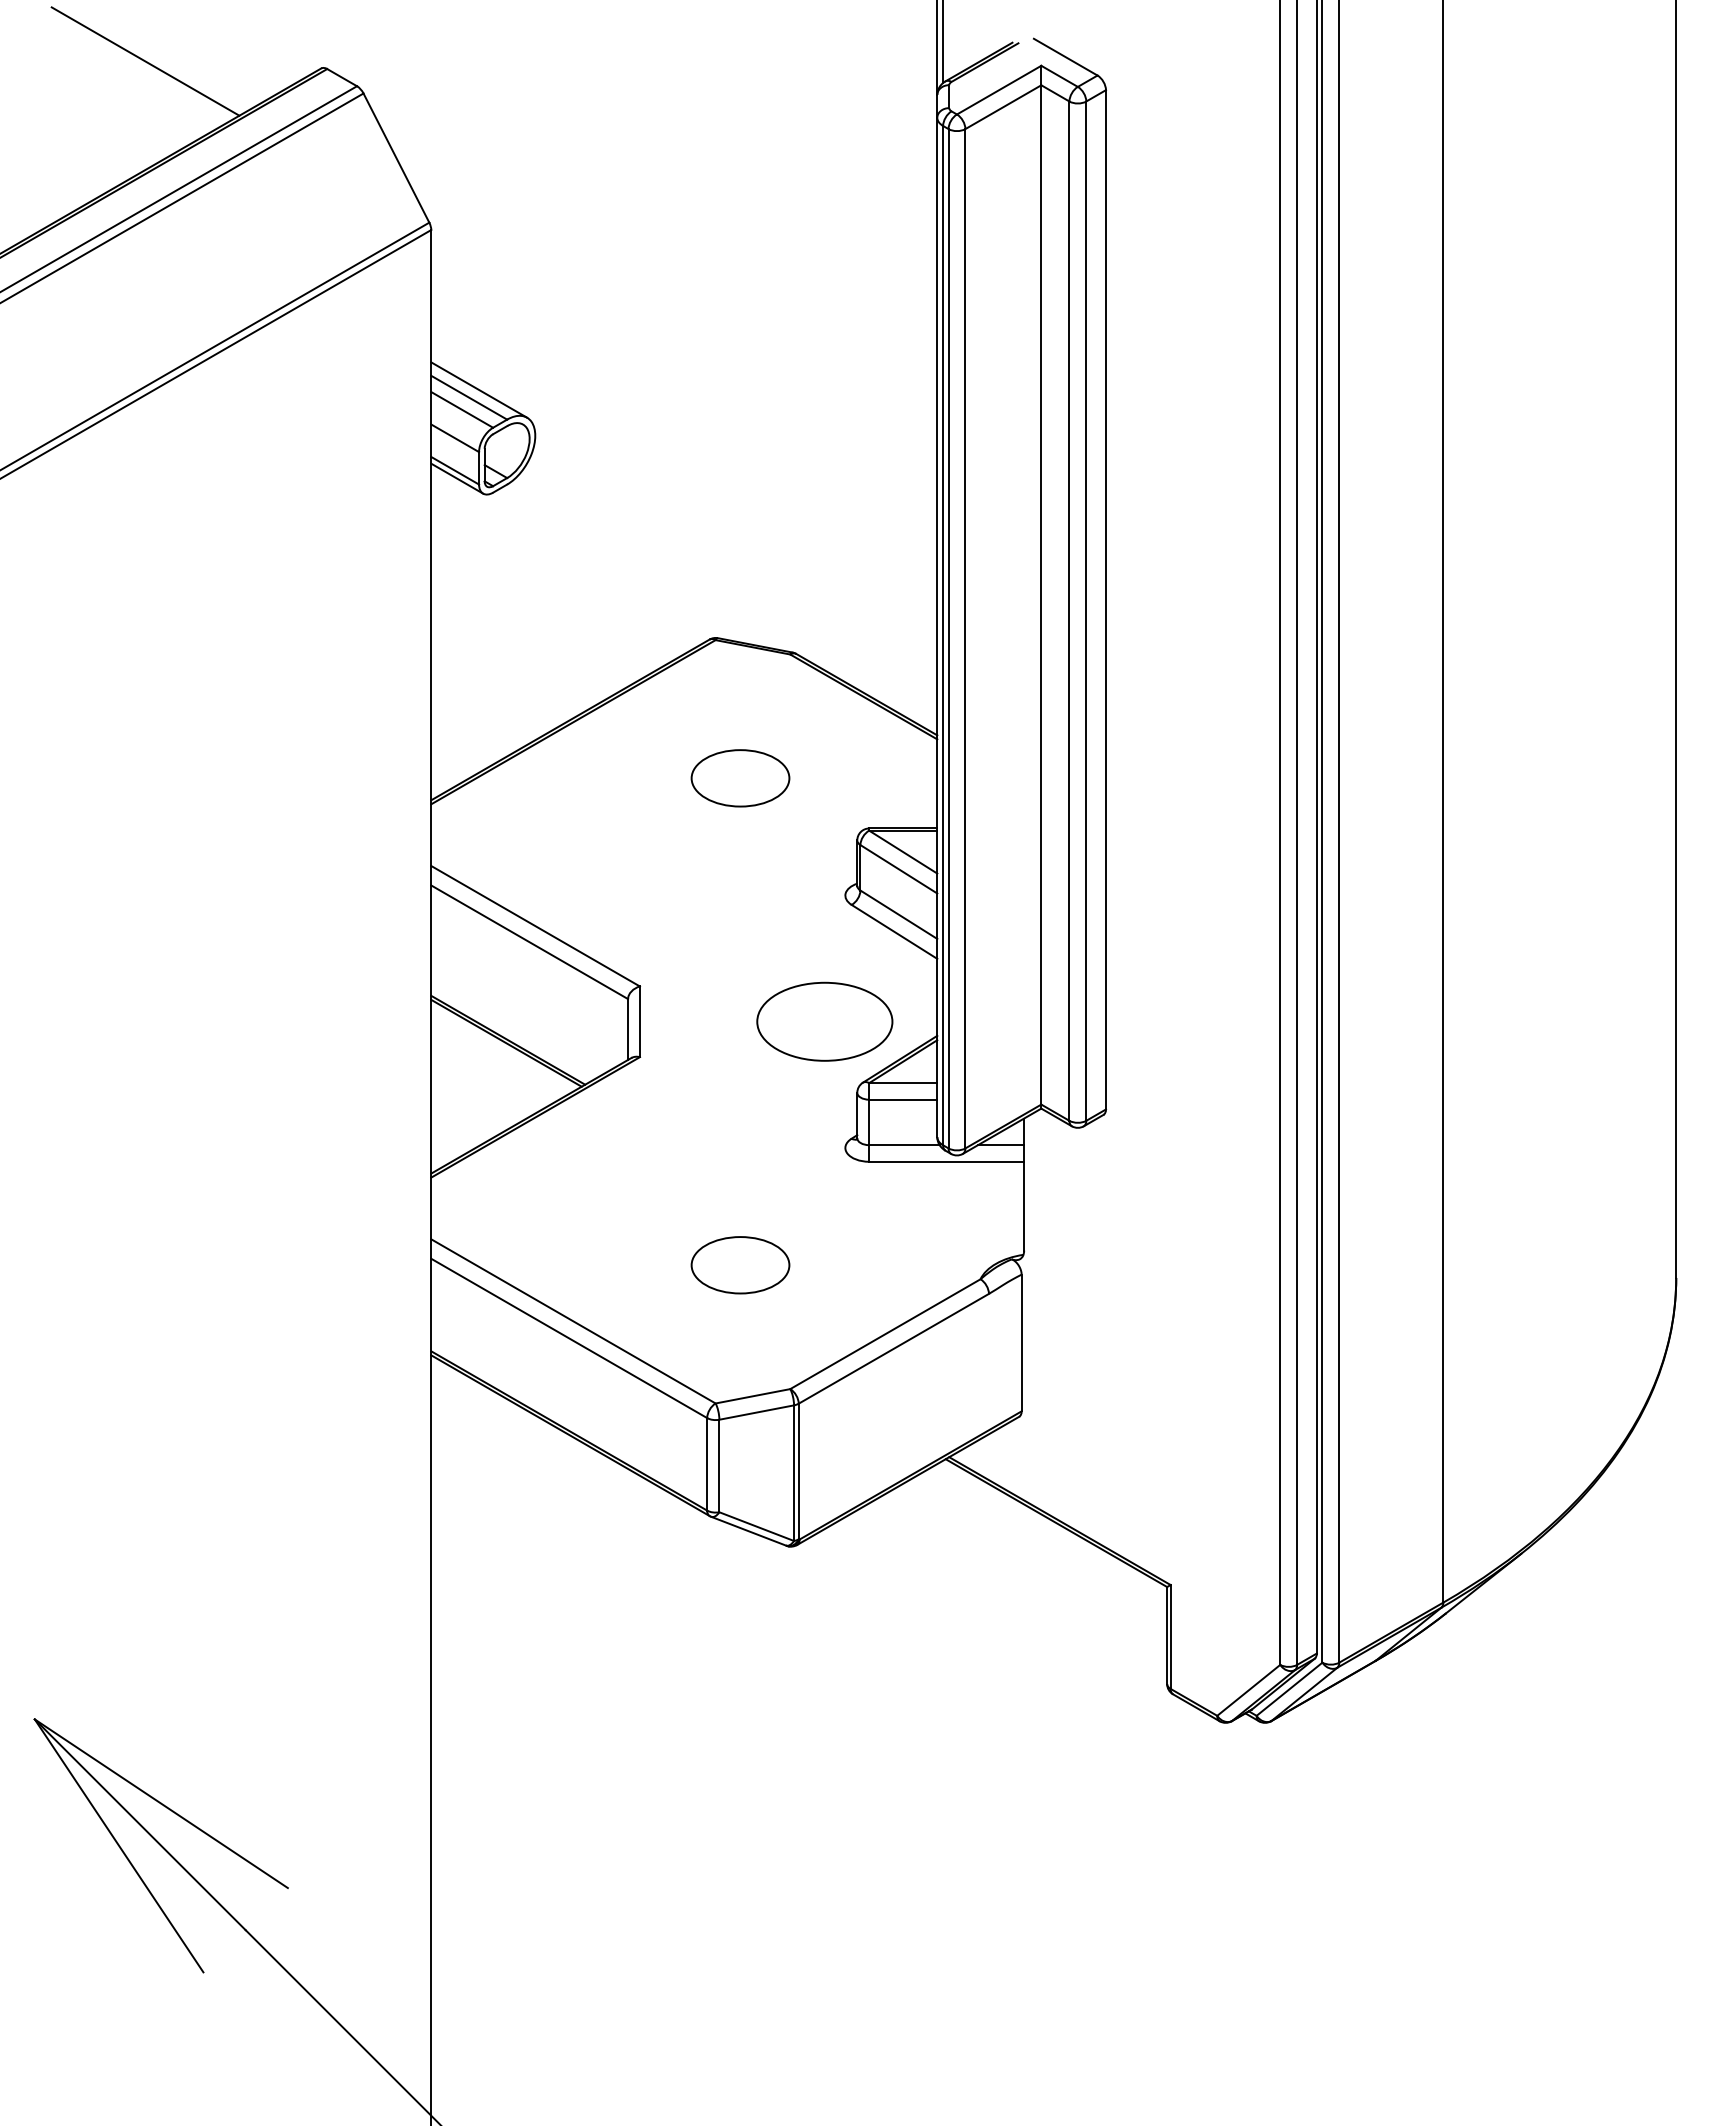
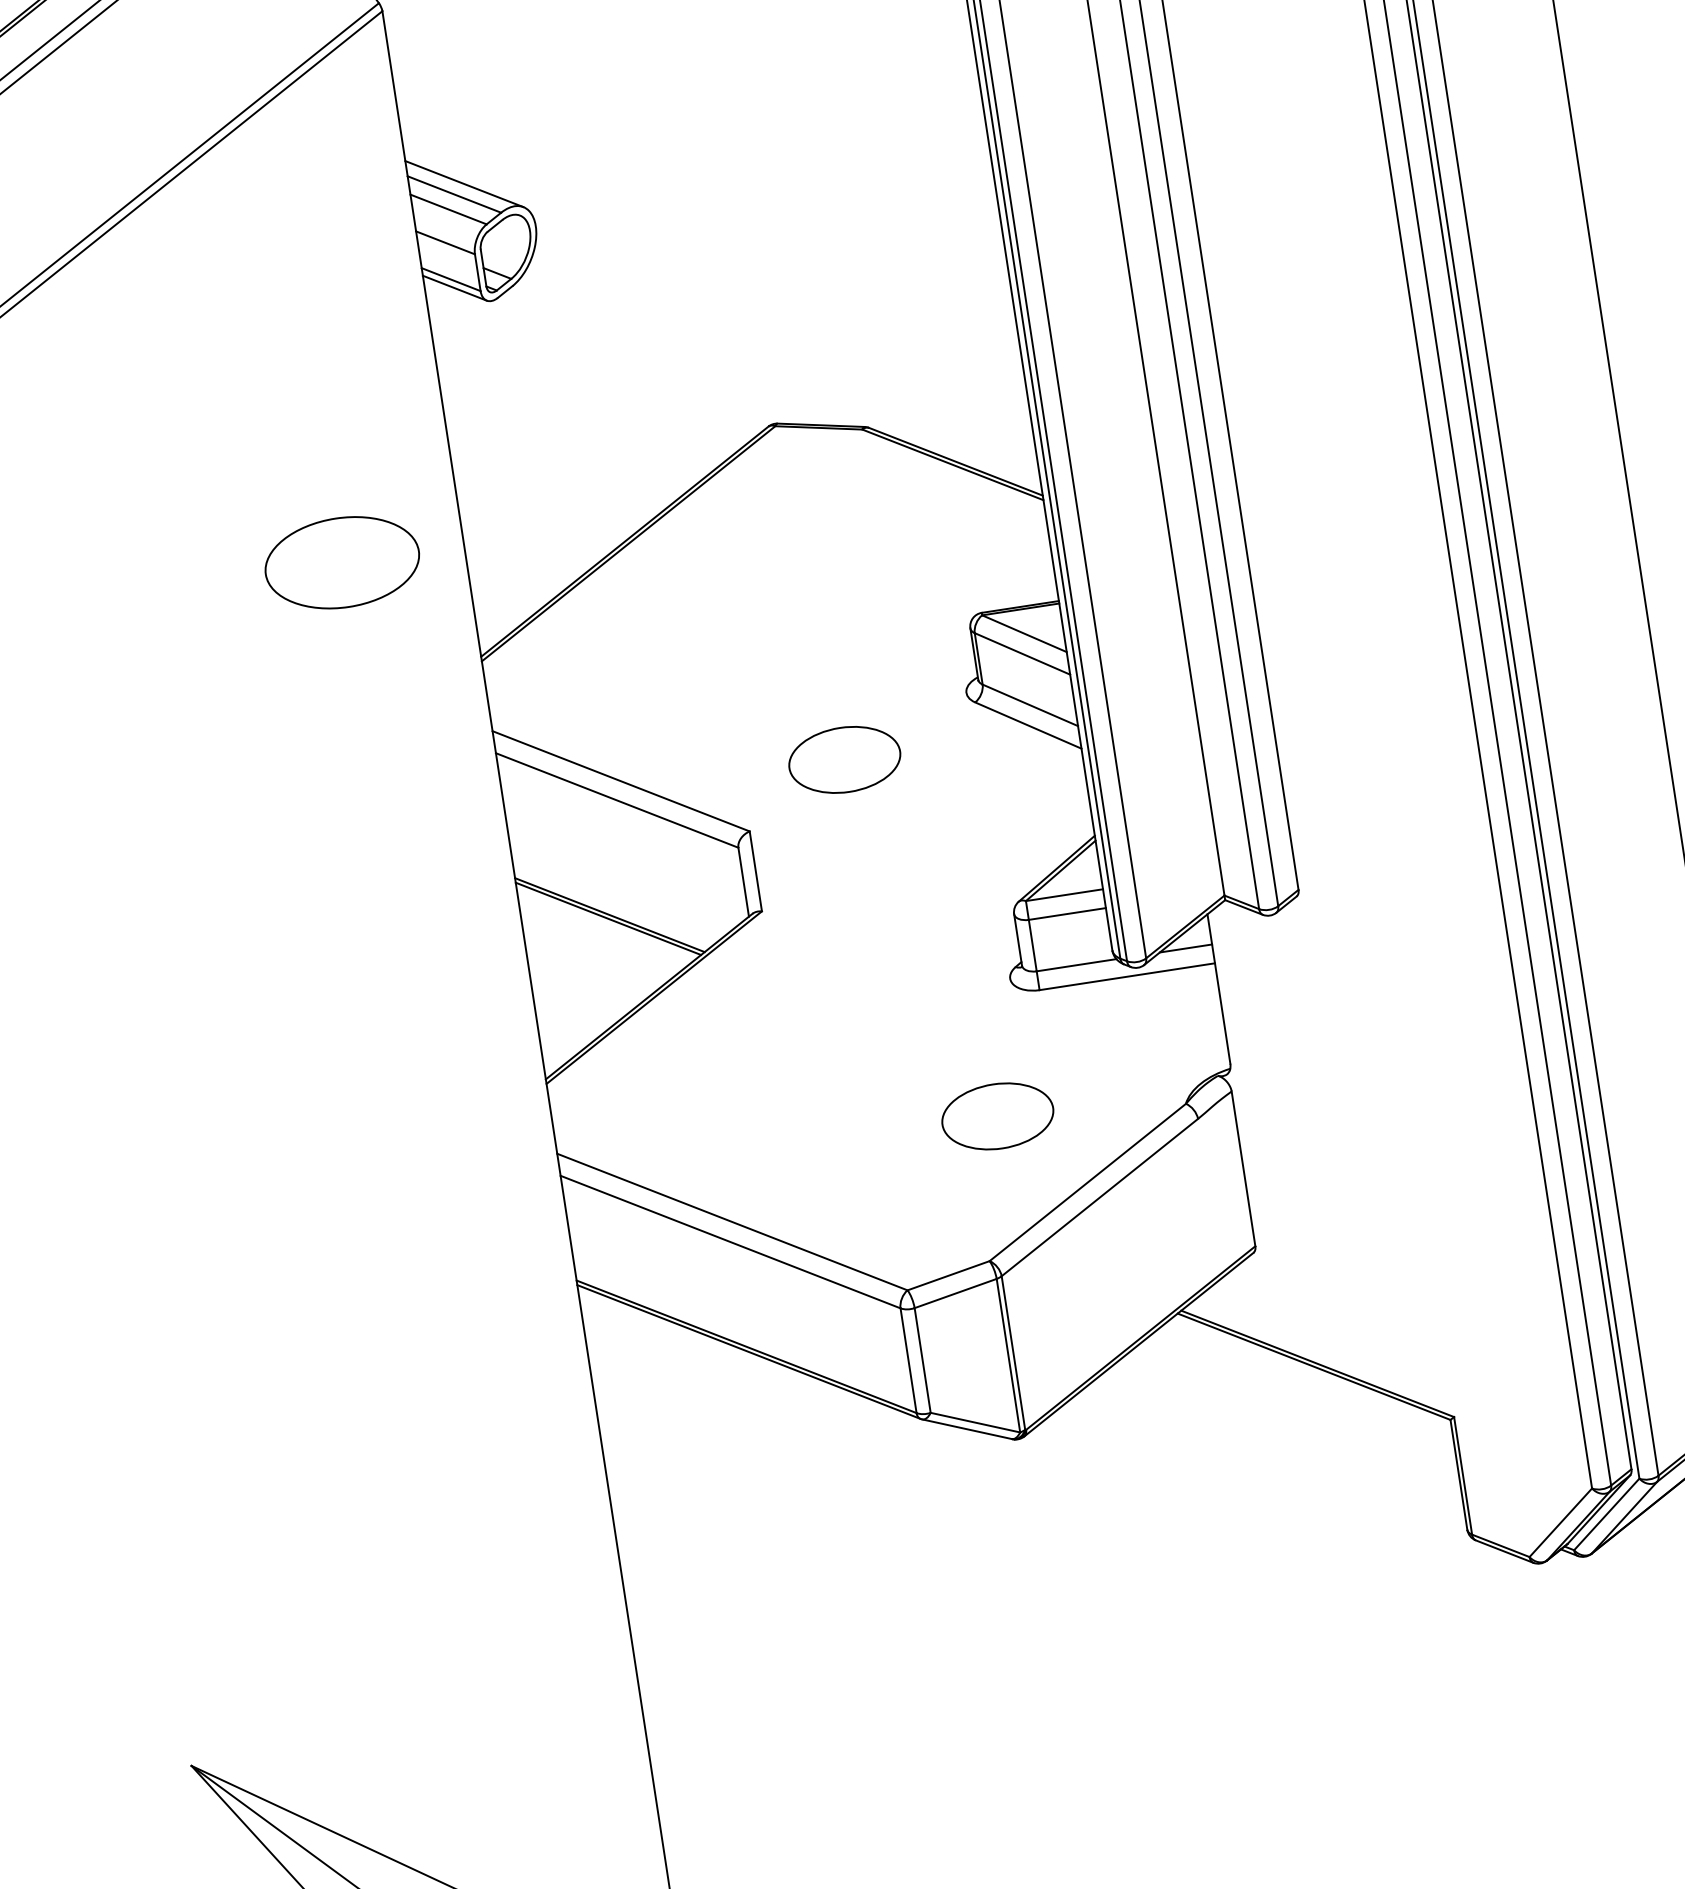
part: (740, 778) -> (844, 760), moved
part: (824, 1021) -> (341, 562), moved
part: (740, 1265) -> (997, 1116), moved

